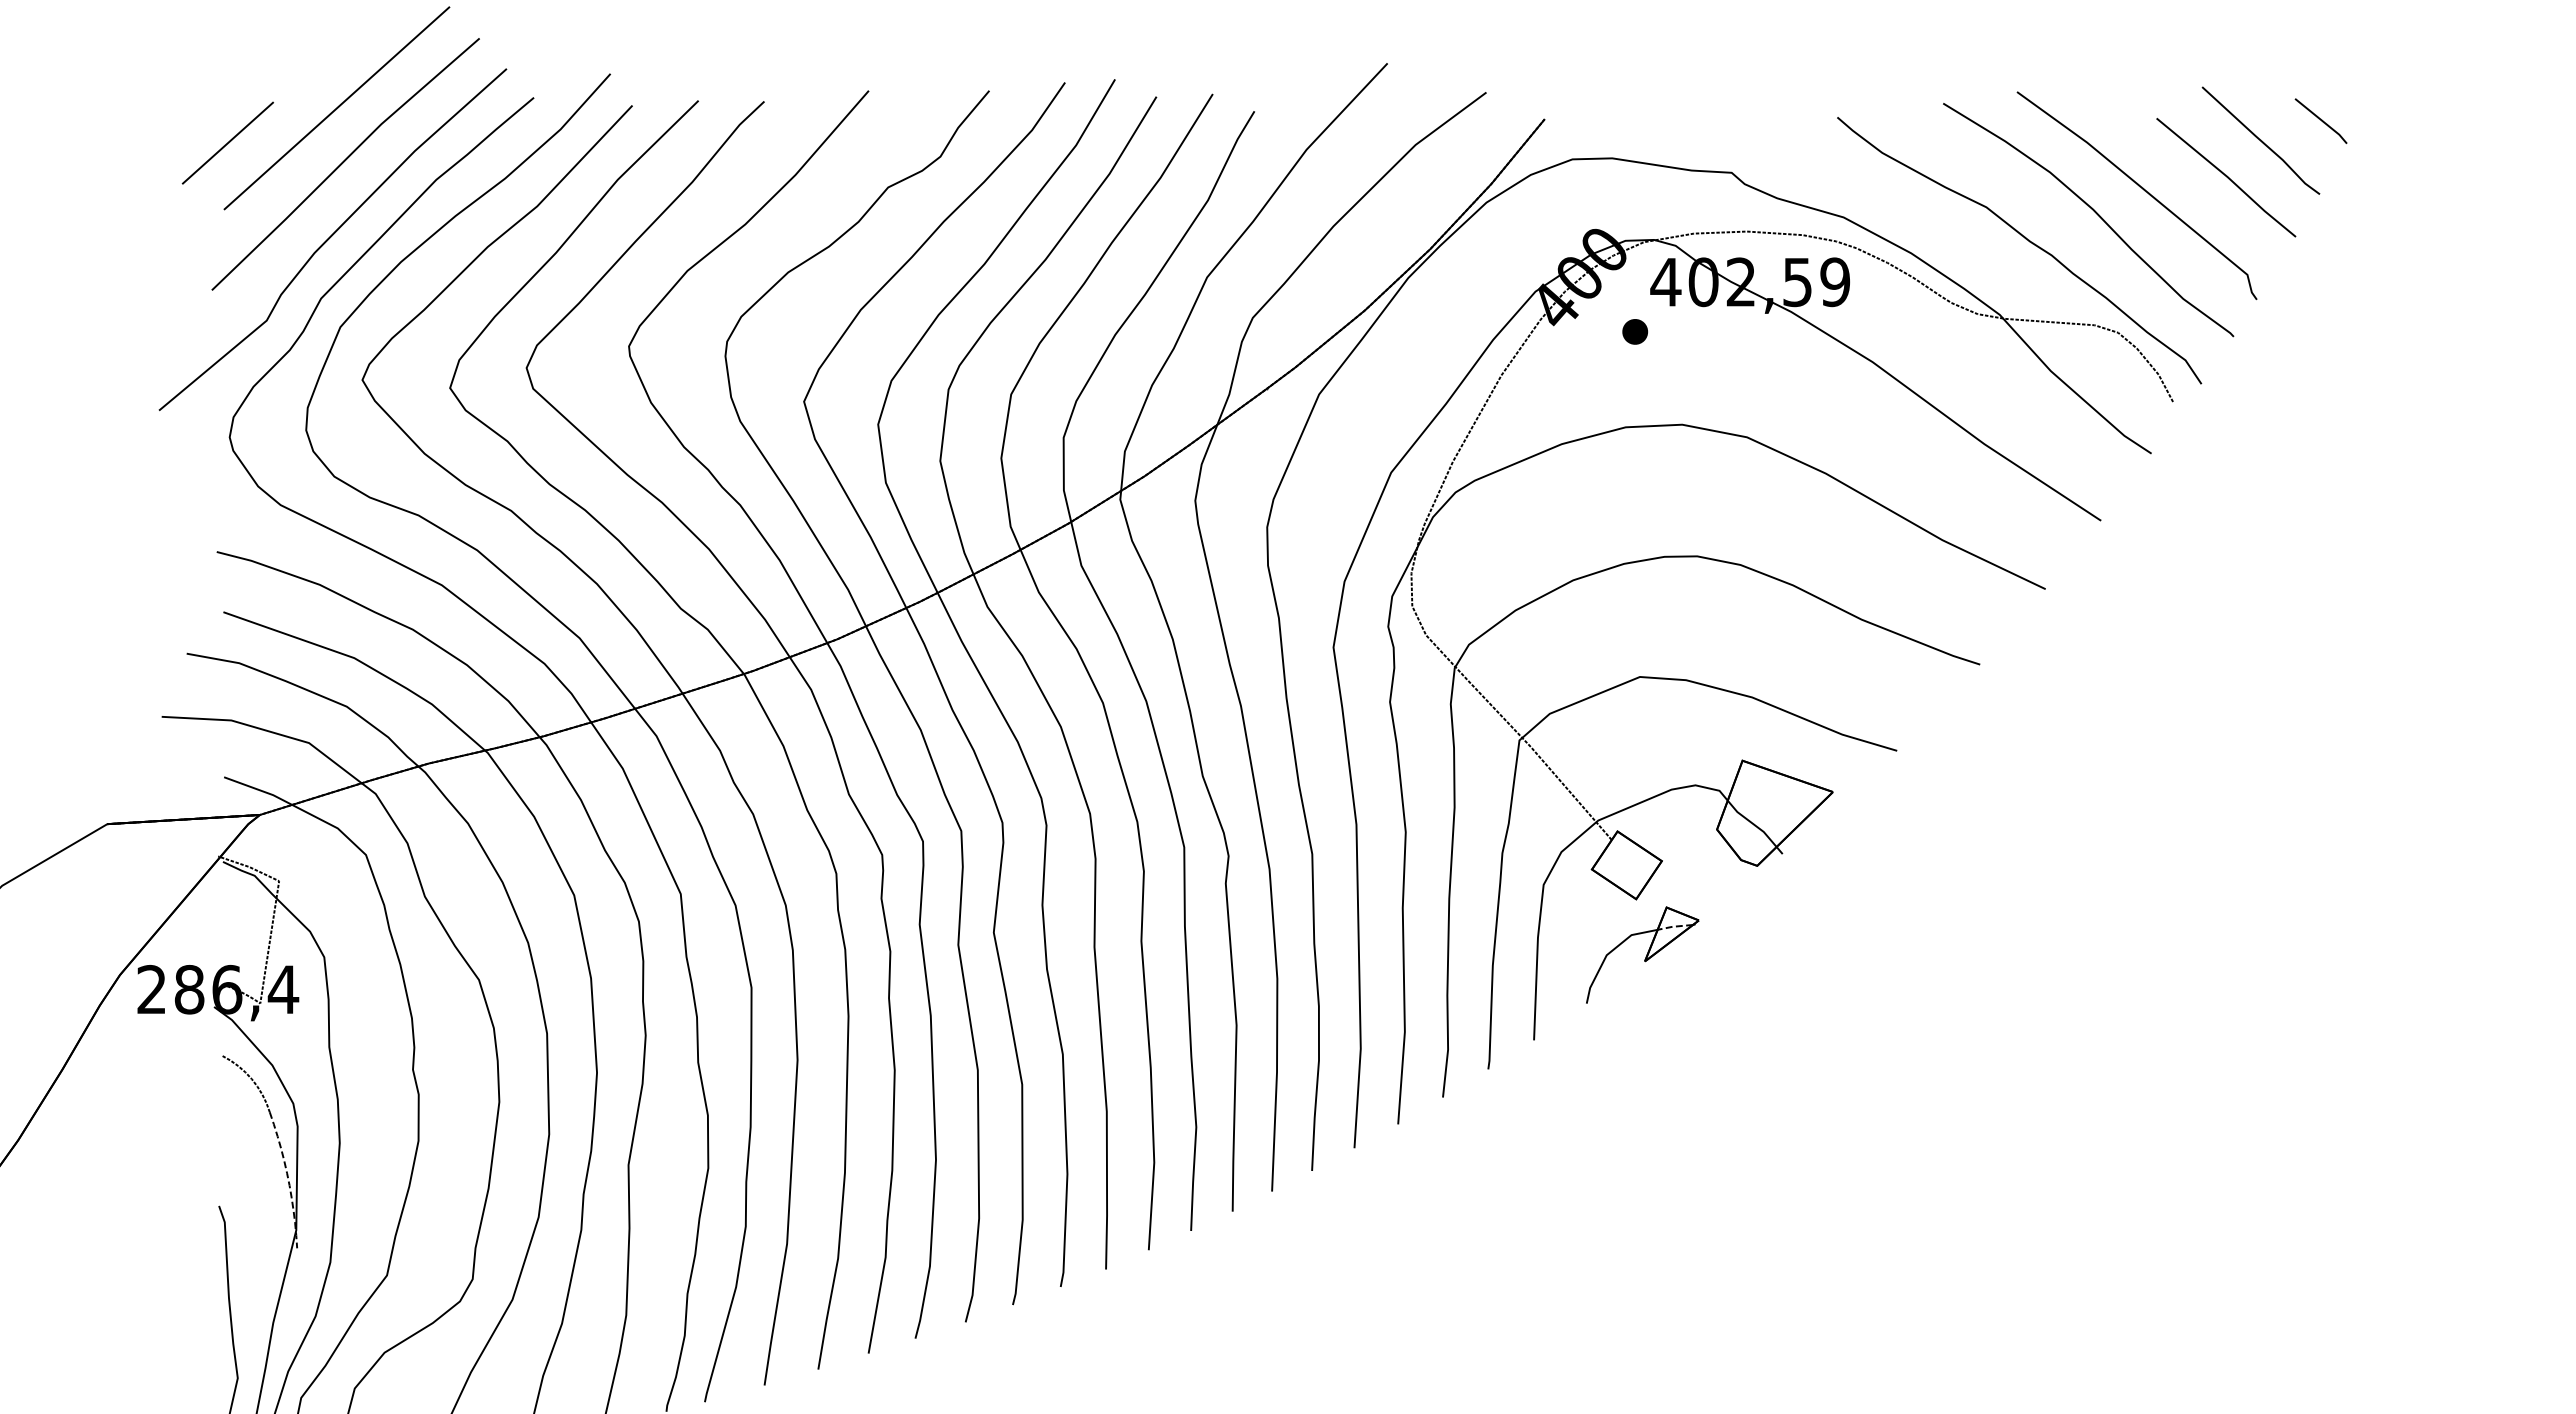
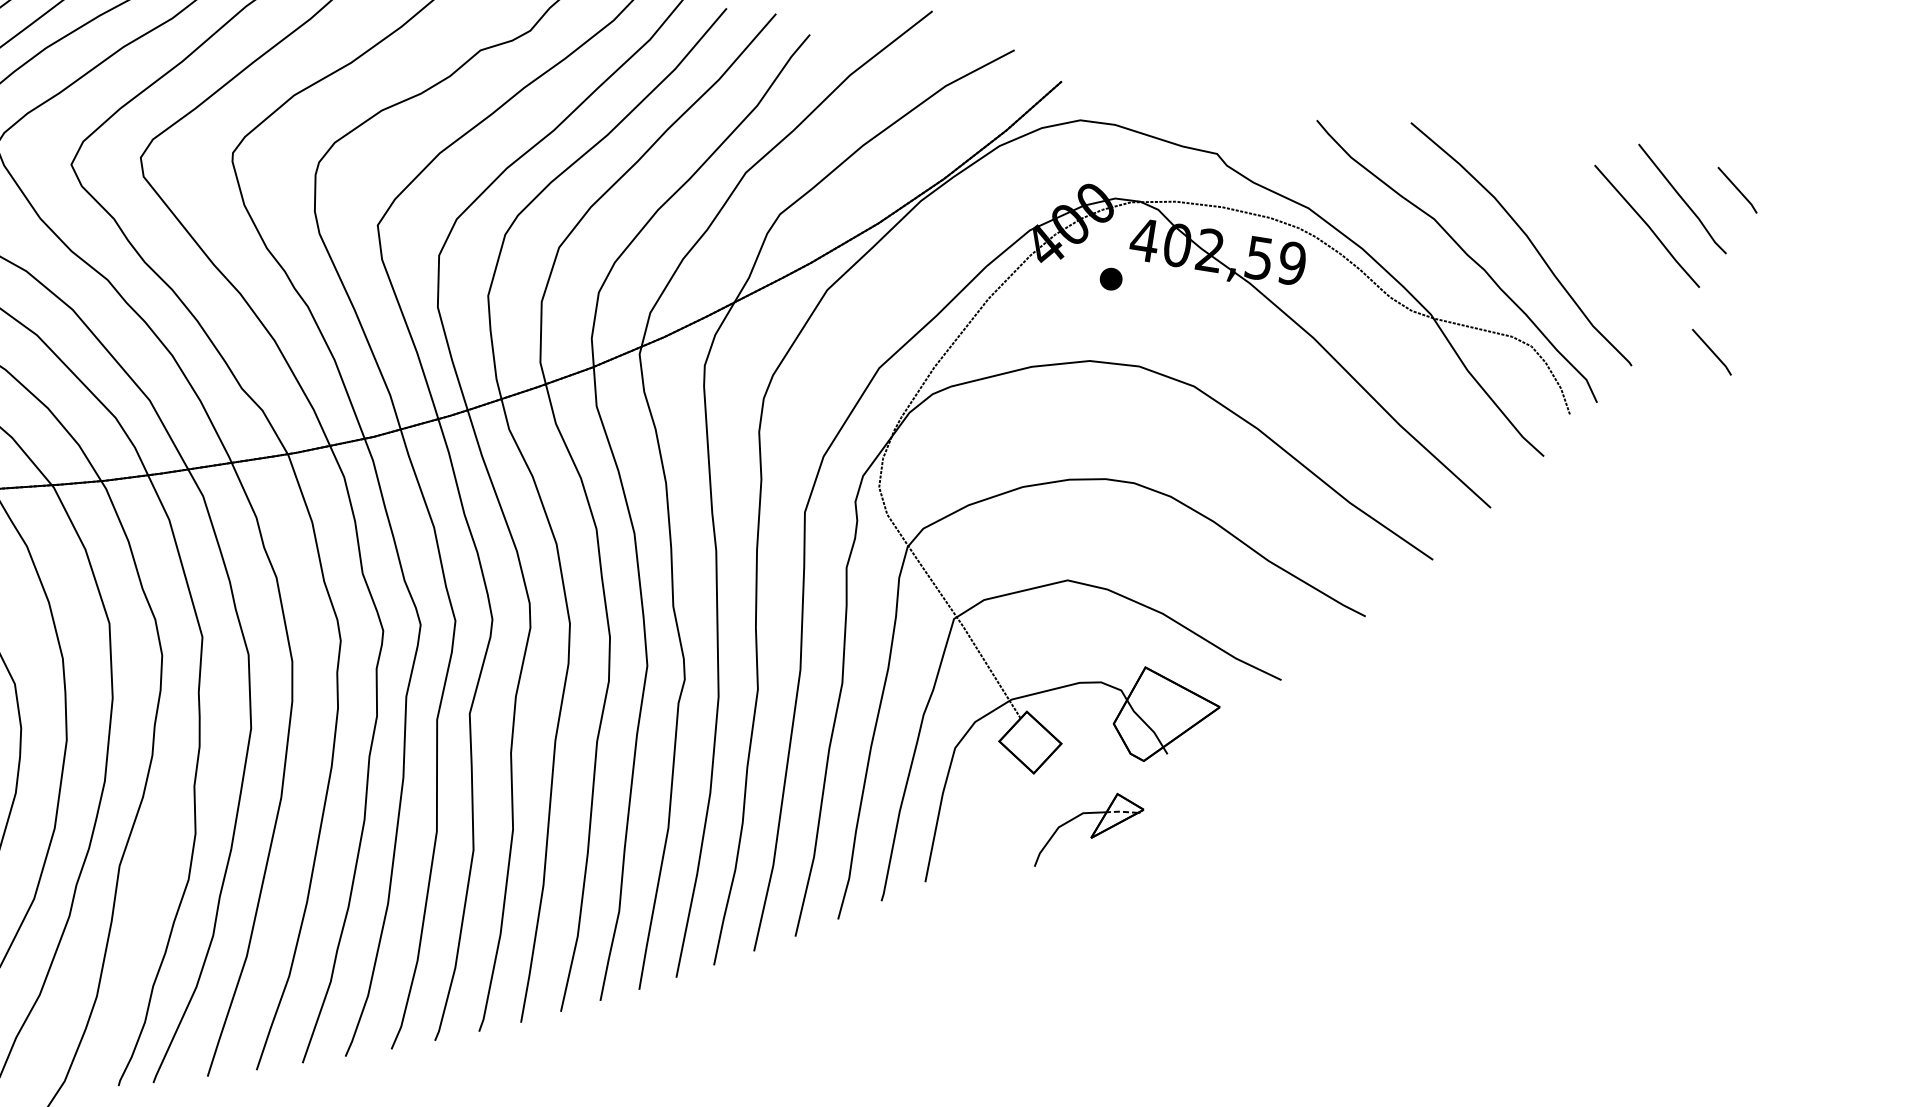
line: (2142, 189) -> (1572, 225), removed
line: (2320, 306) -> (1711, 351), added
part: (1642, 954) -> (1090, 831), moved

